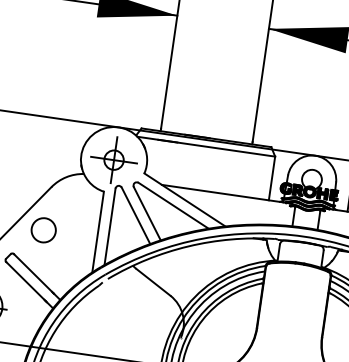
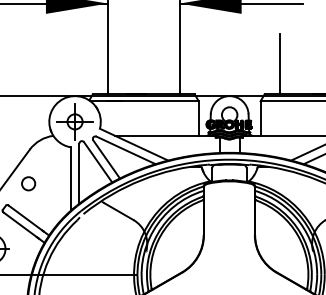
circle: (43, 229) -> (28, 183), size x0.7

